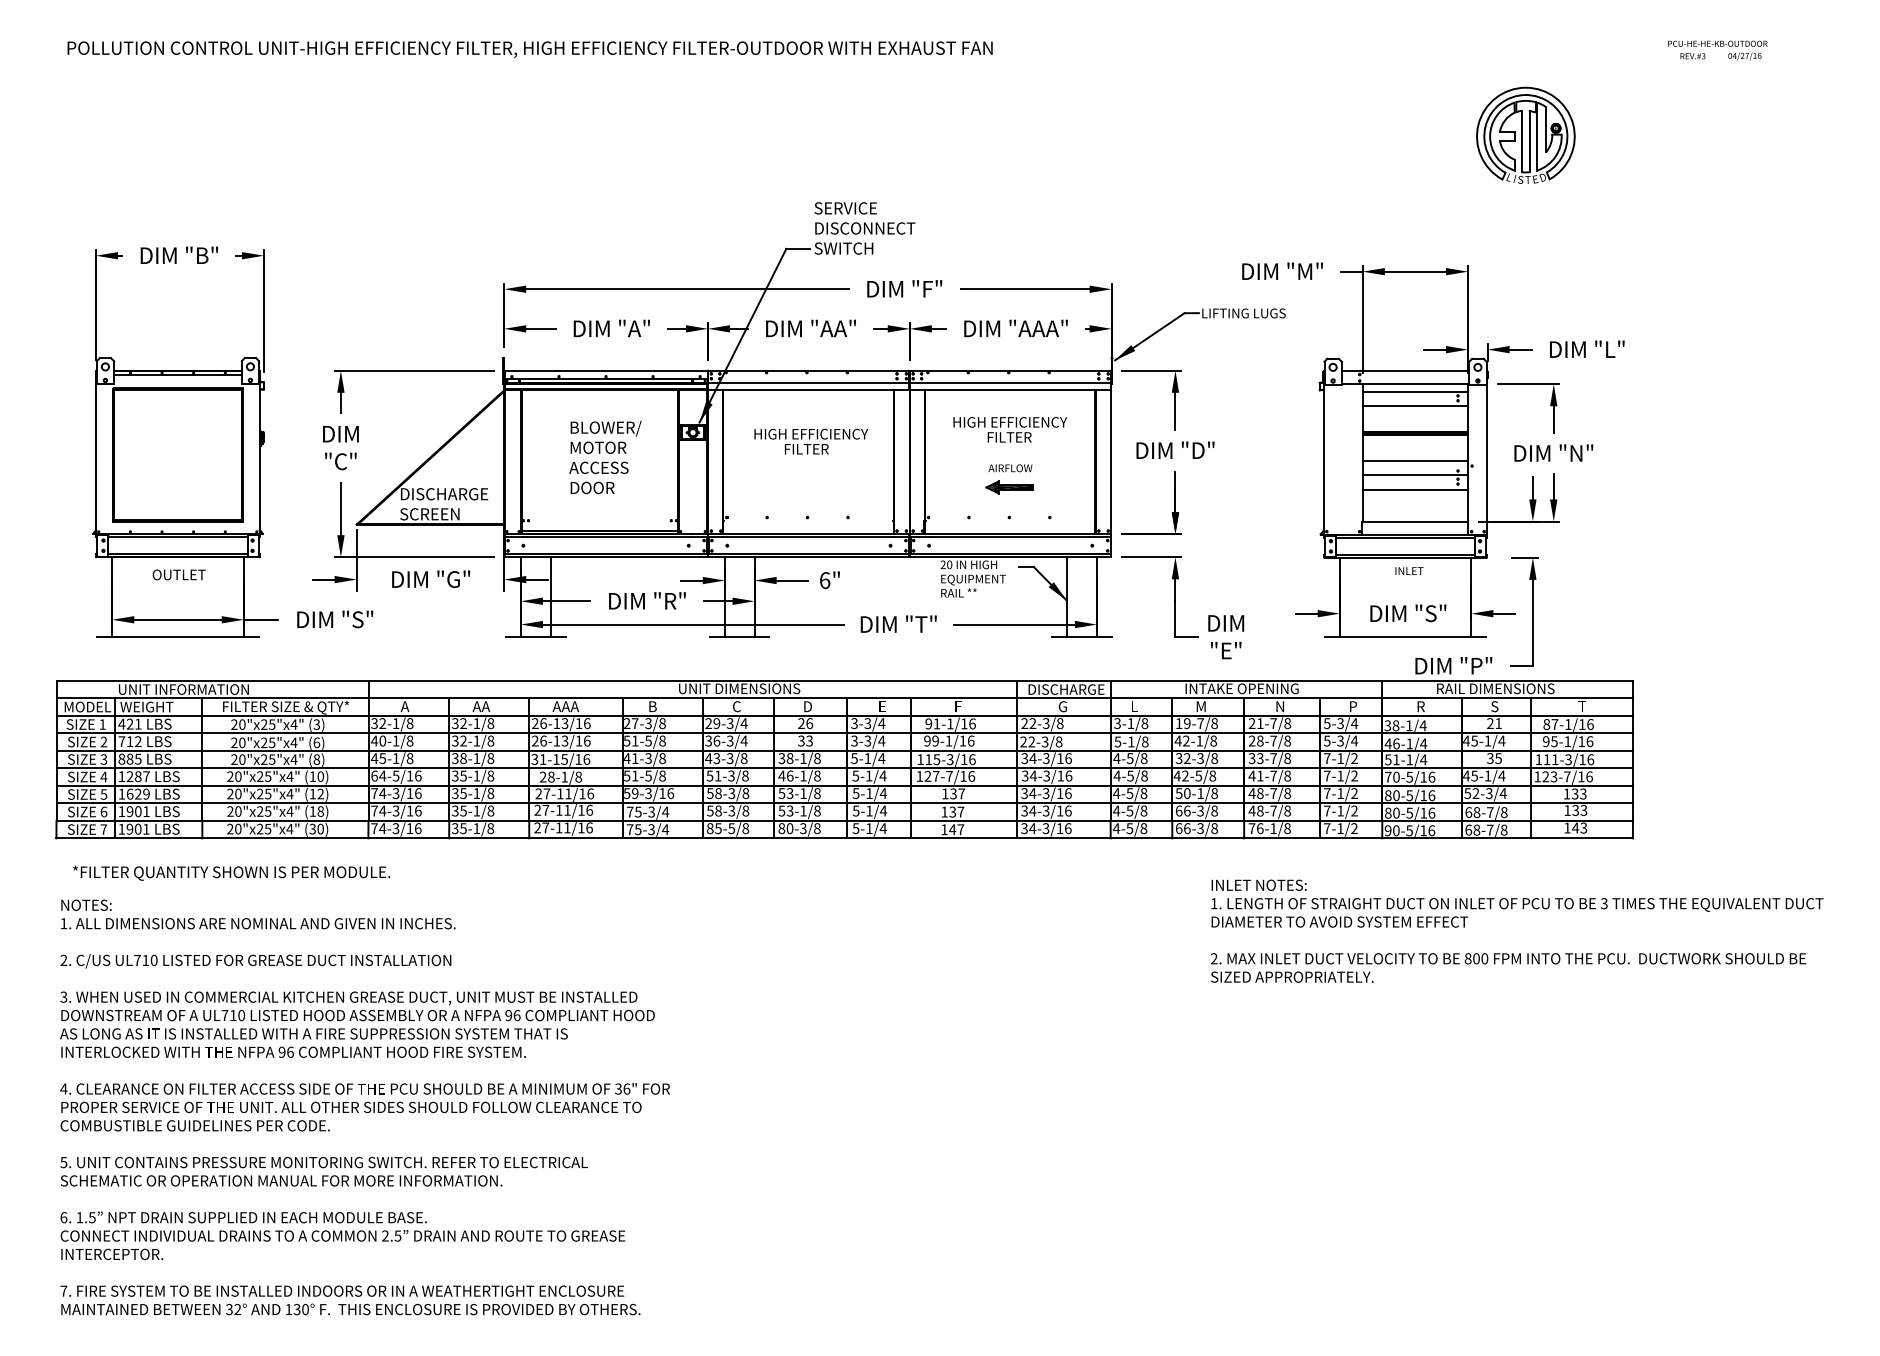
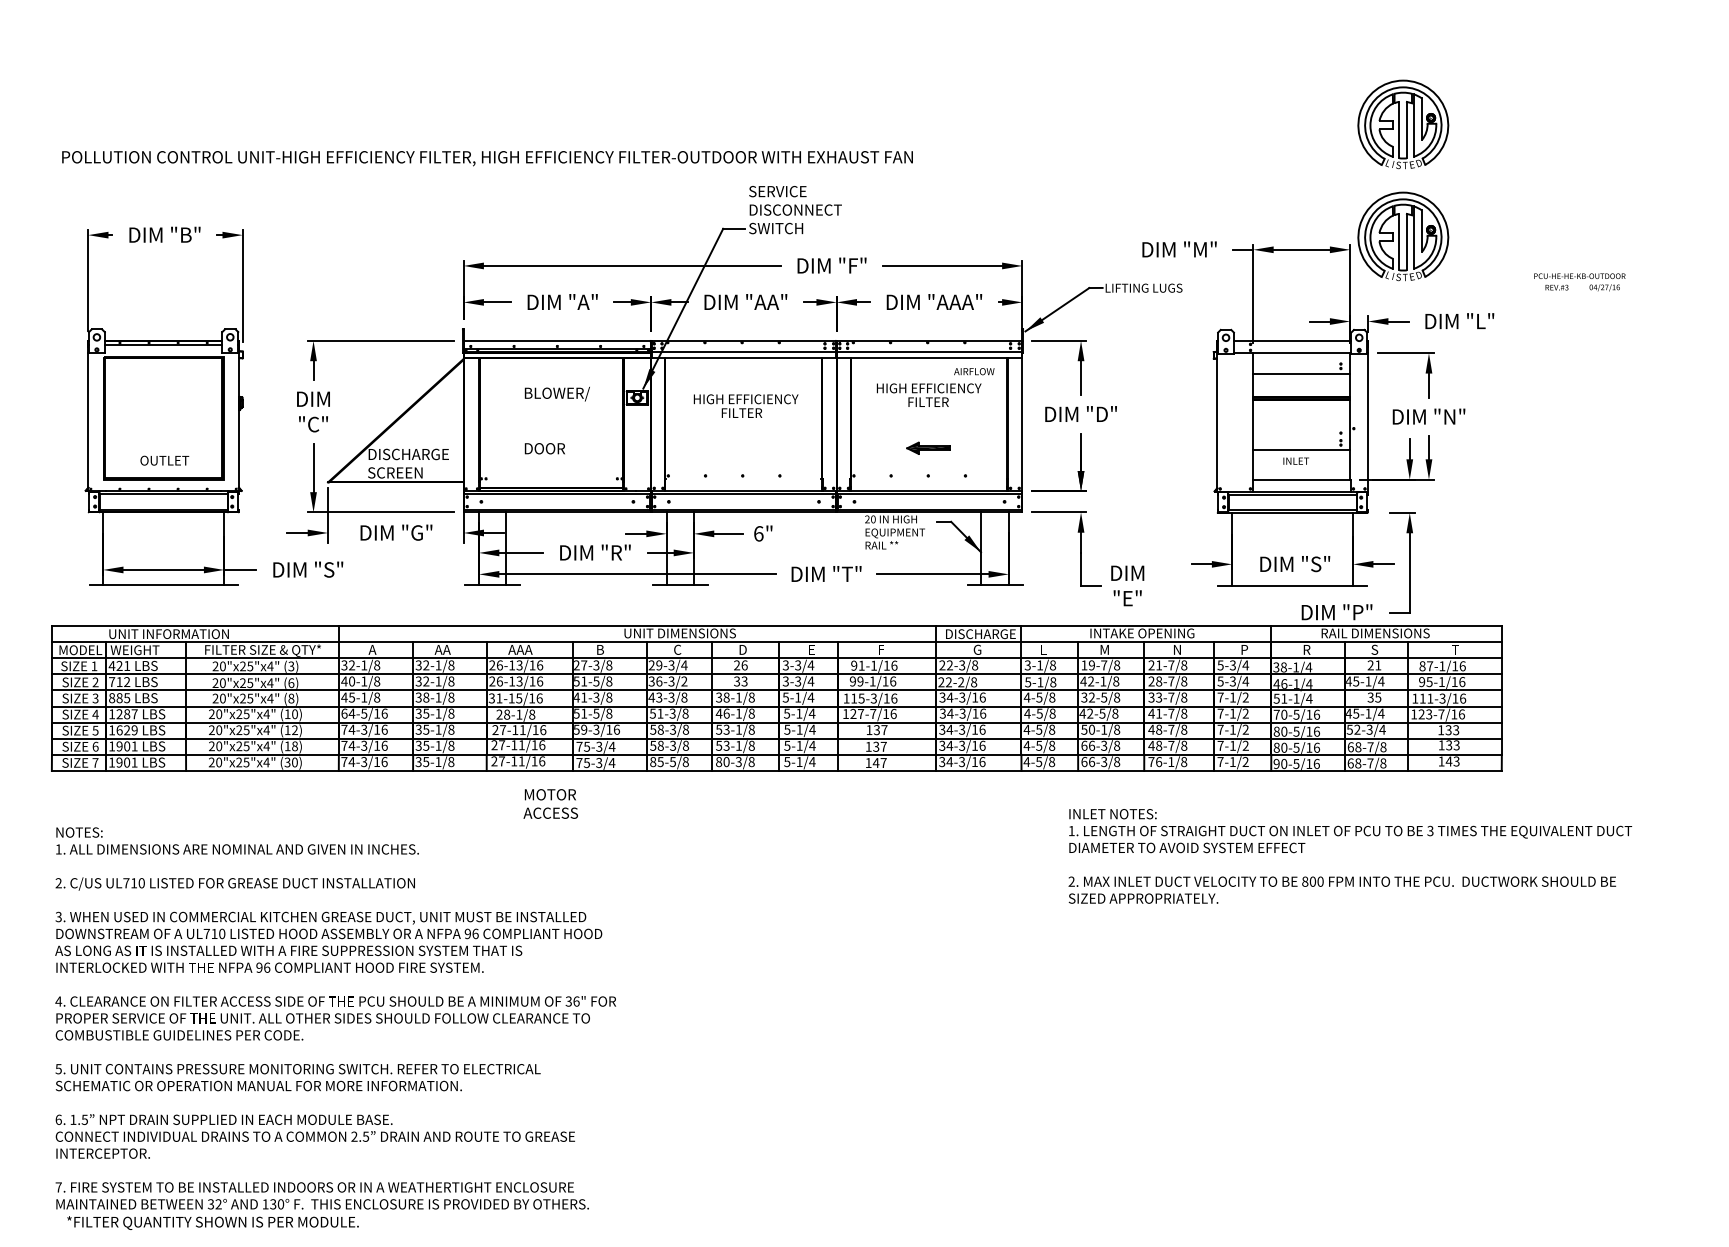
text: (530, 49) -> (487, 158), moved
text: (1717, 50) -> (1579, 282), moved
part: (1526, 257) -> (1403, 236), added
line: (1415, 392) -> (1301, 360), removed
text: (598, 457) -> (550, 803), moved
line: (1415, 460) -> (1301, 423), removed
text: (1010, 468) -> (974, 371), moved
line: (1415, 474) -> (1301, 436), removed
text: (1408, 570) -> (1295, 460), moved
text: (178, 574) -> (164, 460), moved
text: (744, 741) -> (684, 681), 36-3/4 -> 36-3/2
text: (1045, 742) -> (961, 682), 22-3/8 -> 22-2/8
text: (1200, 757) -> (1104, 696), 32-3/8 -> 32-5/8
text: (231, 872) -> (212, 1222), moved
text: (1517, 931) -> (1350, 856), moved

